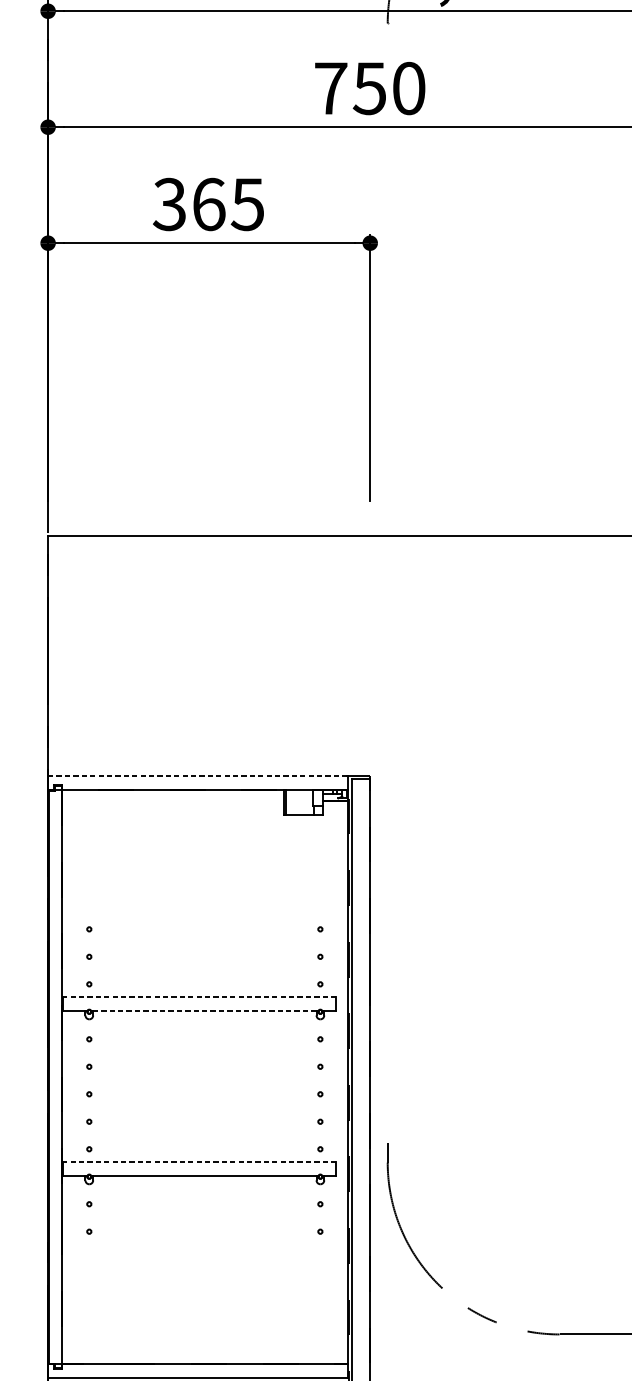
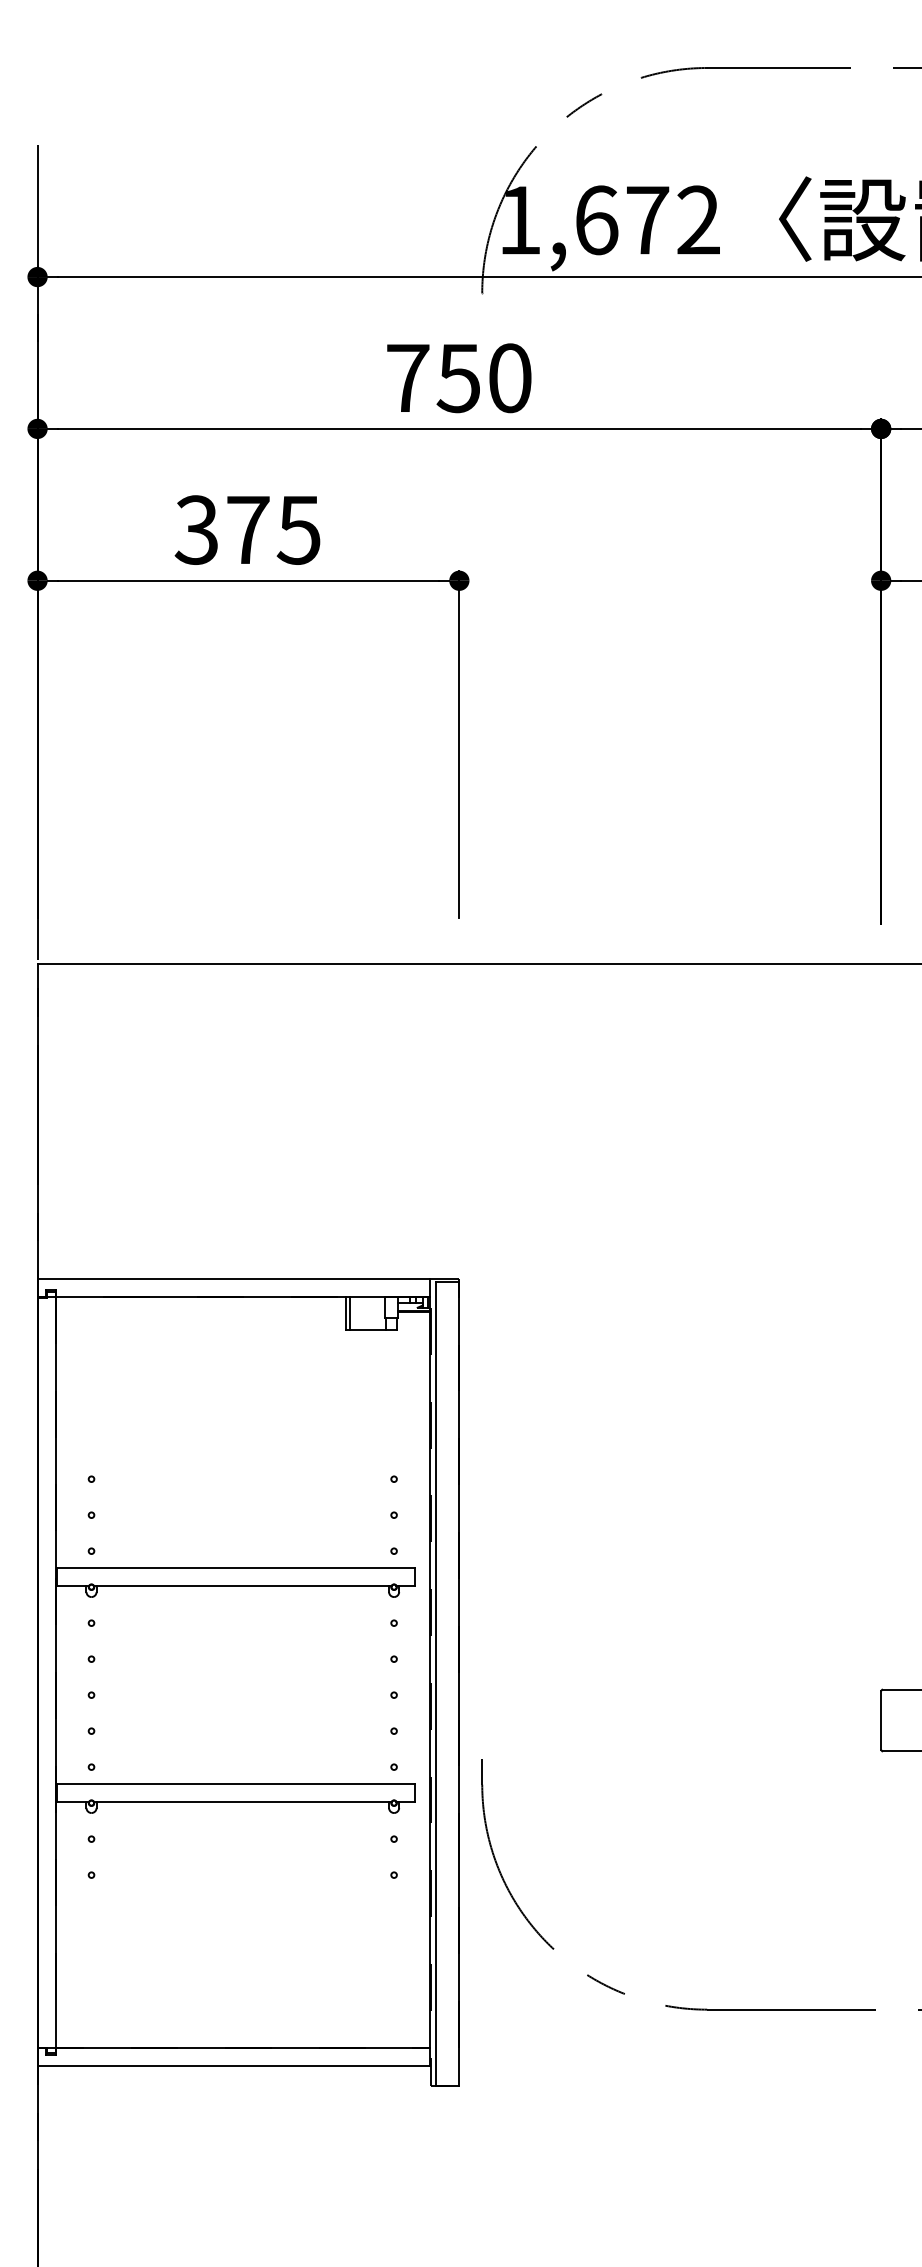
text: (209, 204) -> (248, 529), 365 -> 375
line: (197, 776) -> (233, 1279), dashed -> solid
line: (199, 996) -> (235, 1567), dashed -> solid
line: (204, 1010) -> (242, 1585), dashed -> solid
line: (199, 1161) -> (235, 1783), dashed -> solid

